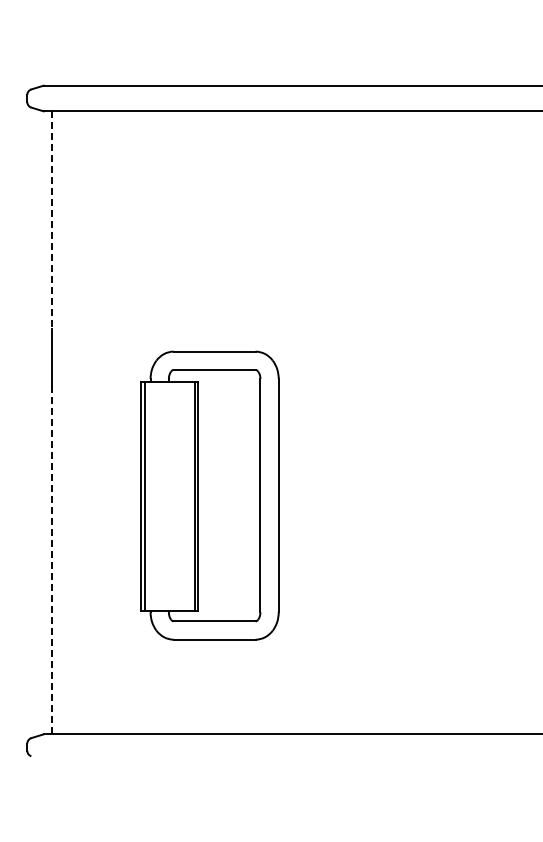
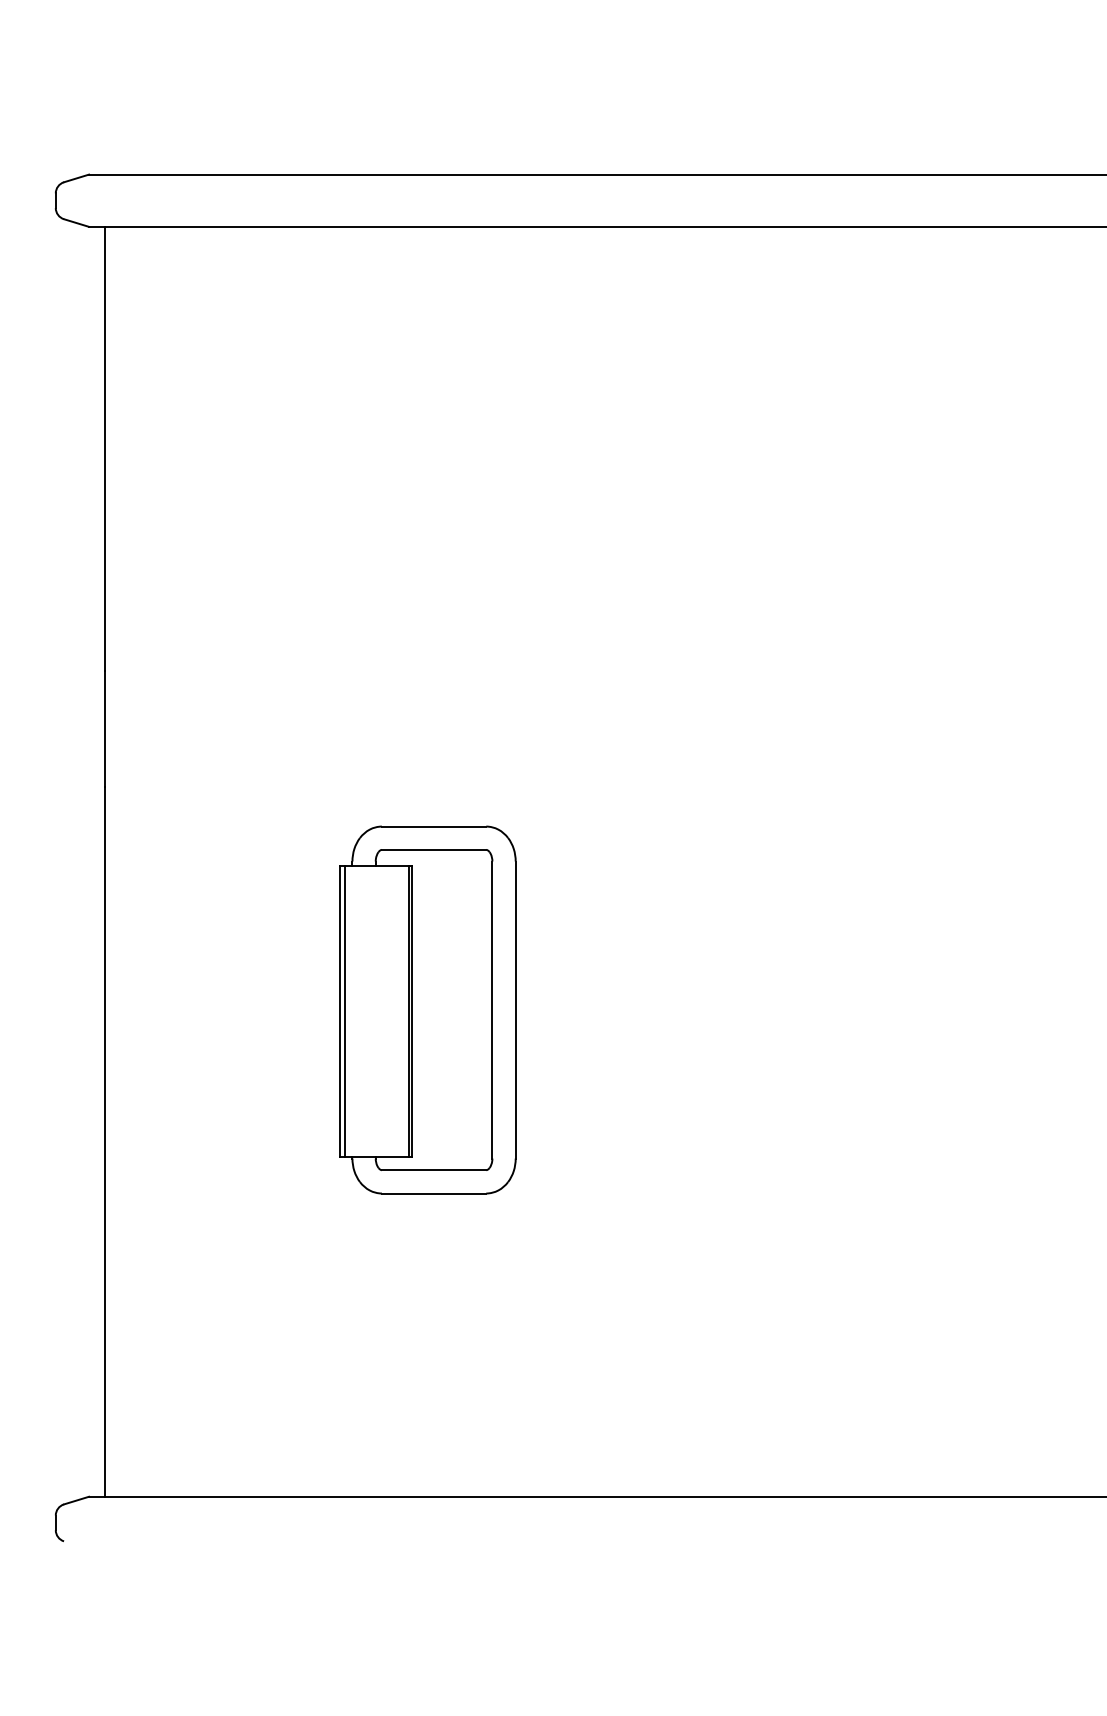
line: (51, 220) -> (105, 449), dashed -> solid
part: (209, 495) -> (427, 1009), size x0.62
line: (51, 560) -> (105, 1142), dashed -> solid

